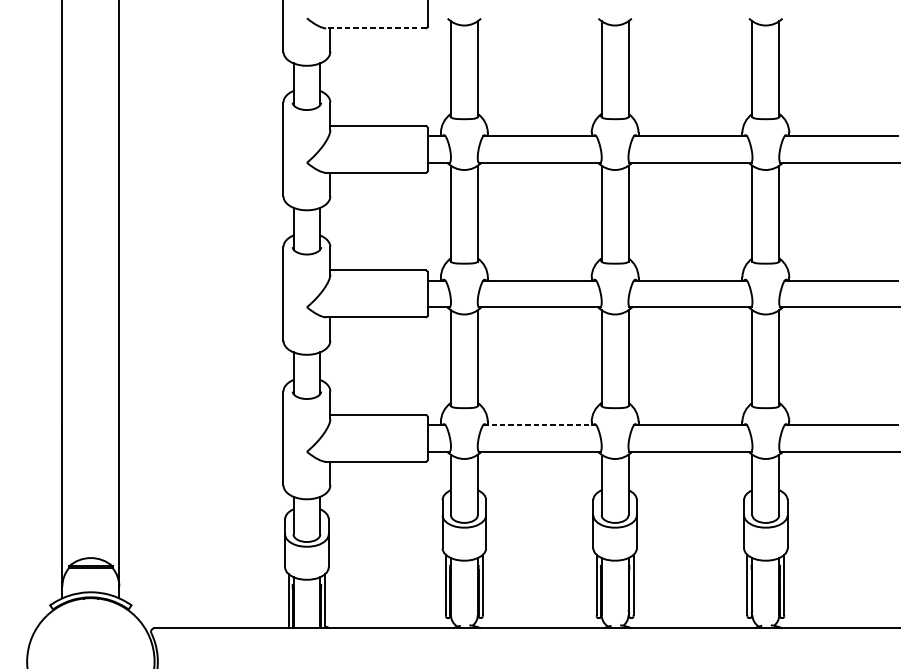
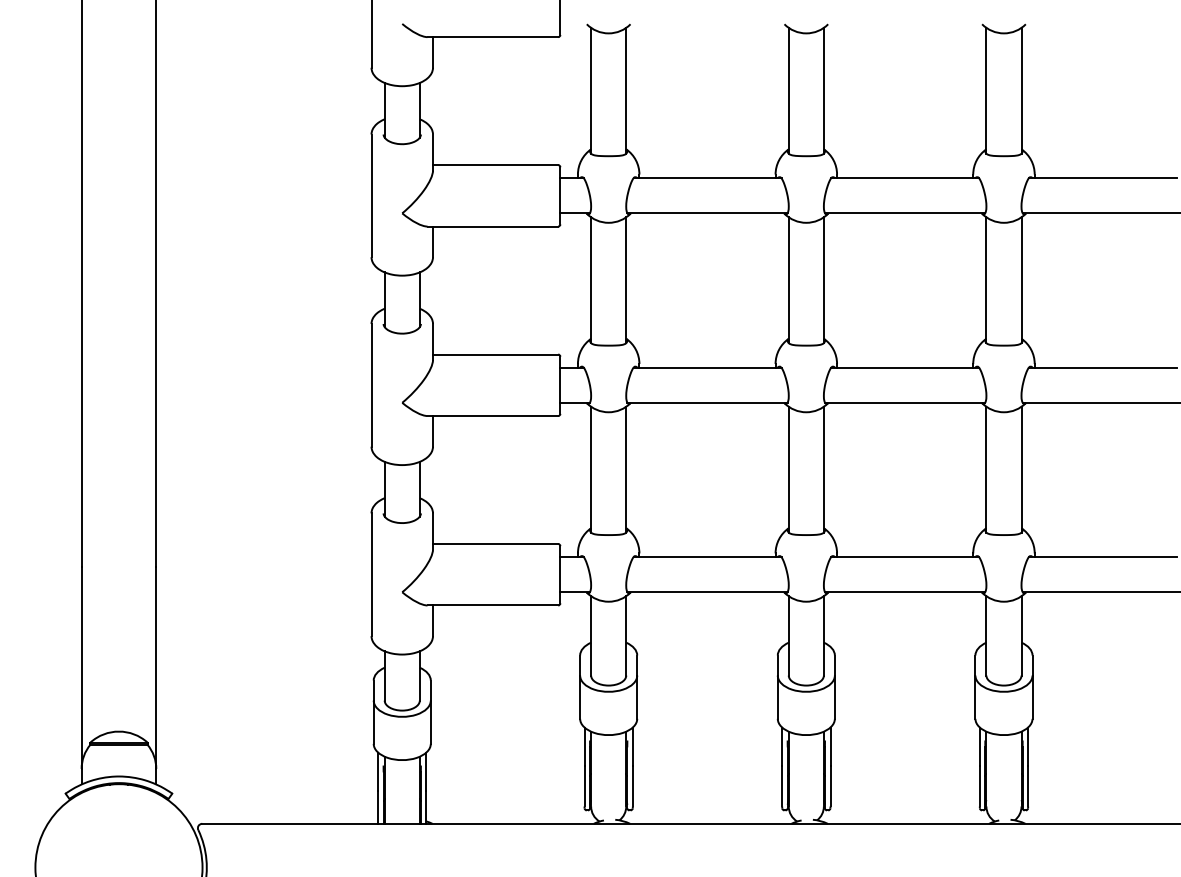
line: (375, 28) -> (492, 37), dashed -> solid
line: (539, 425) -> (707, 557), dashed -> solid

